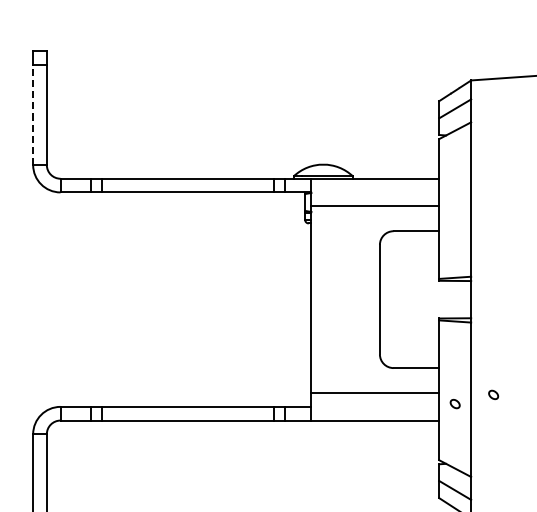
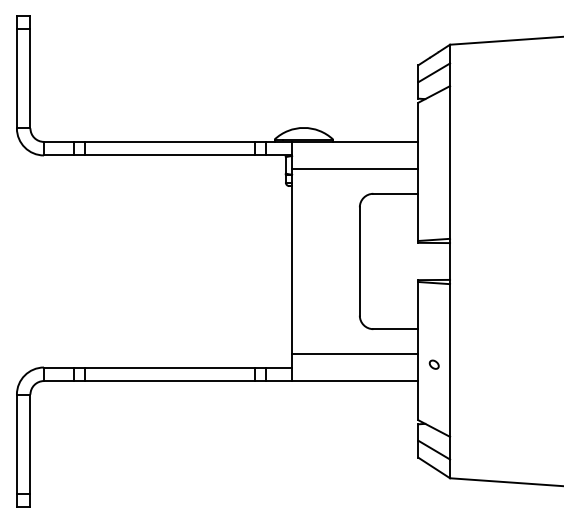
line: (32, 114) -> (16, 78), dashed -> solid
part: (492, 394) -> (471, 355), removed

